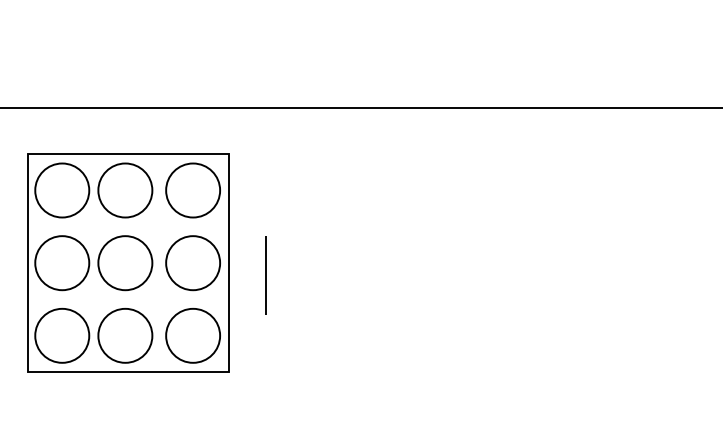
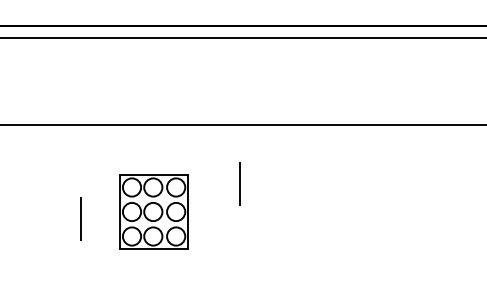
part: (128, 262) -> (154, 211), size x0.6
line: (264, 274) -> (239, 183), moved

